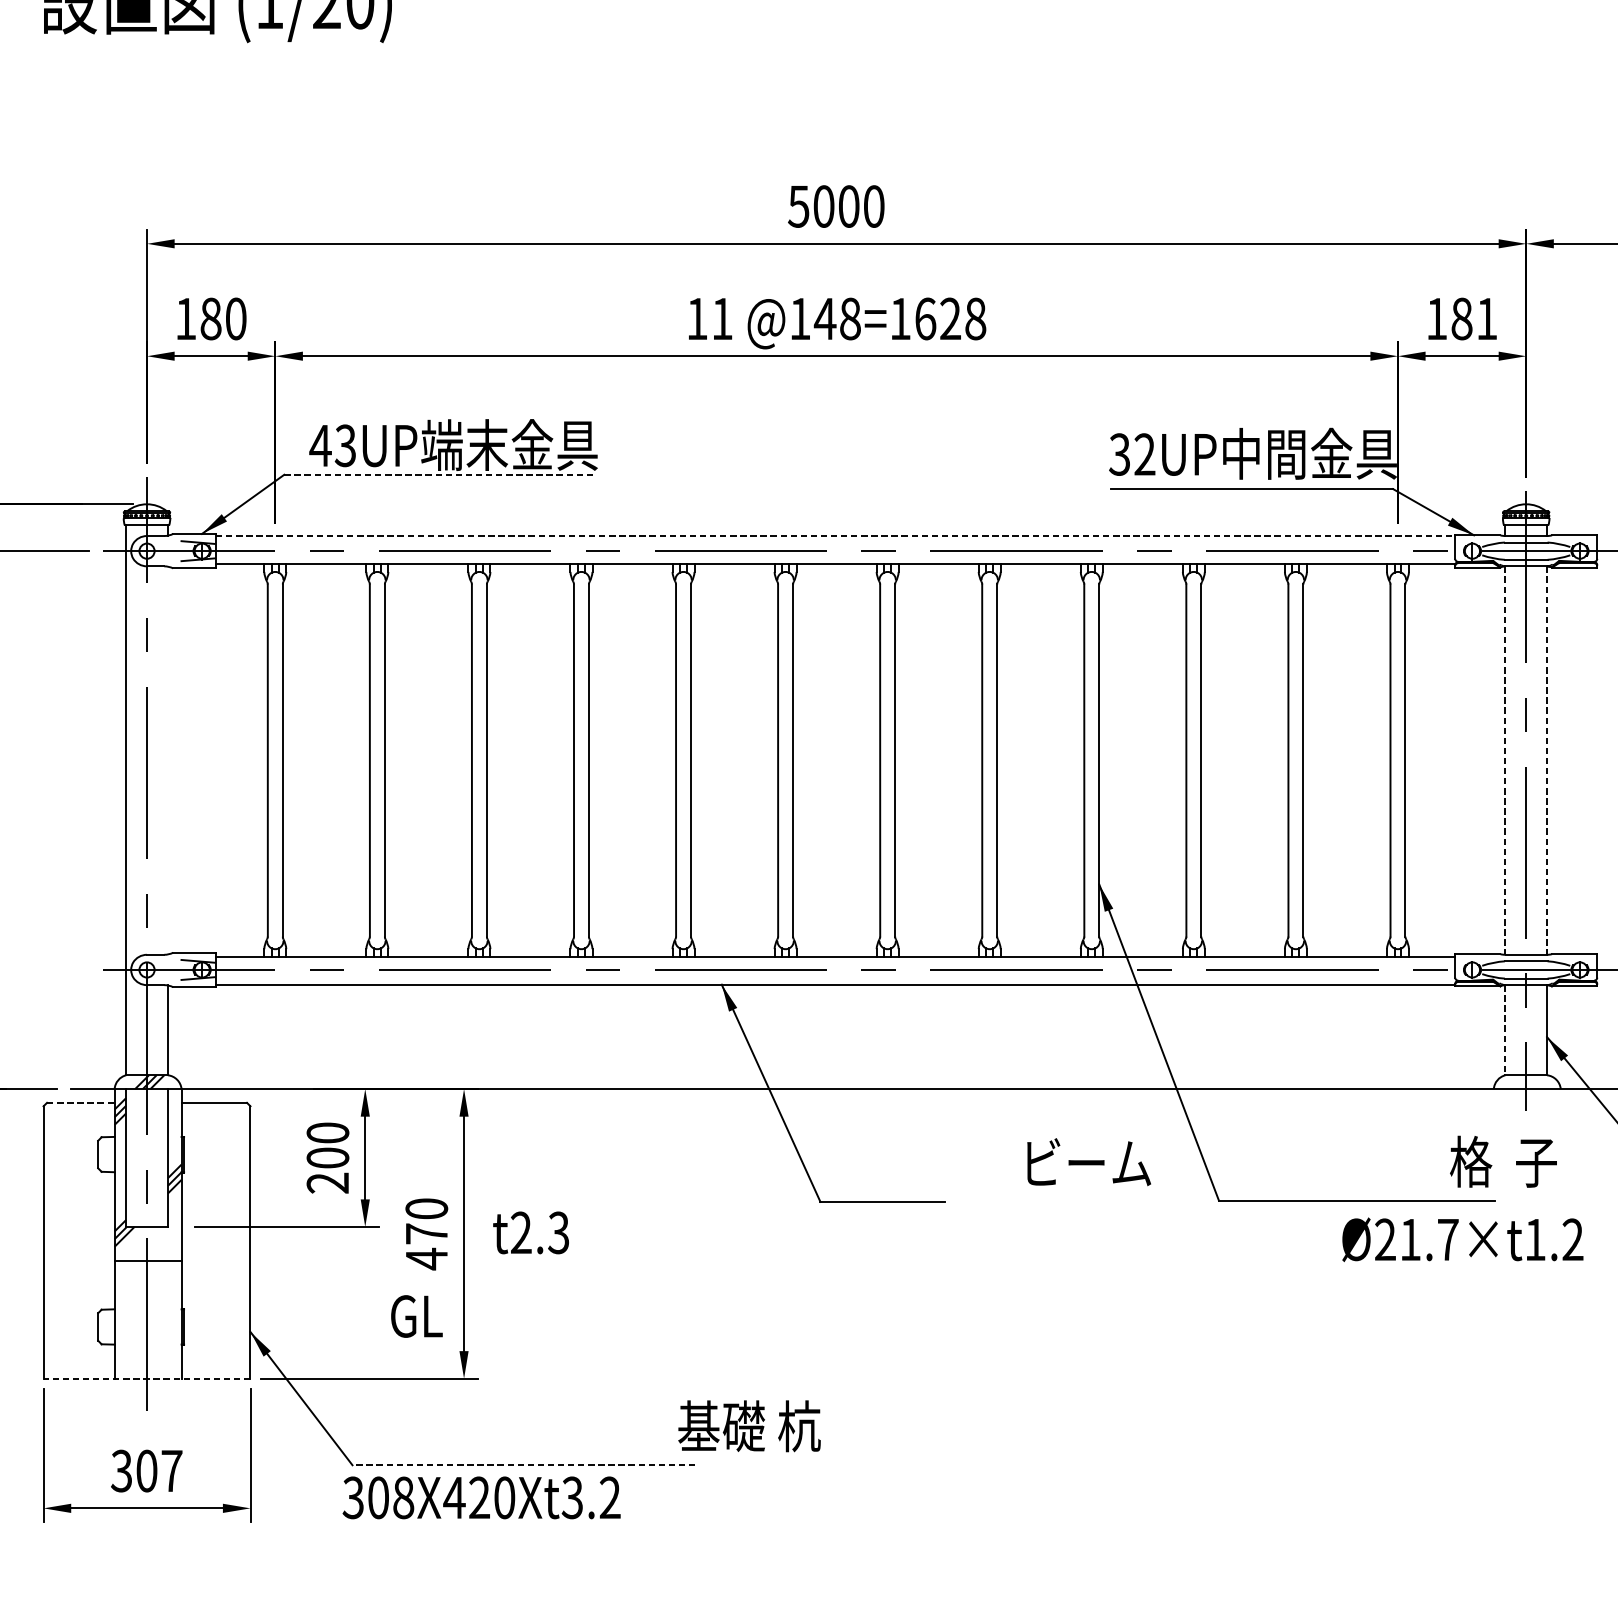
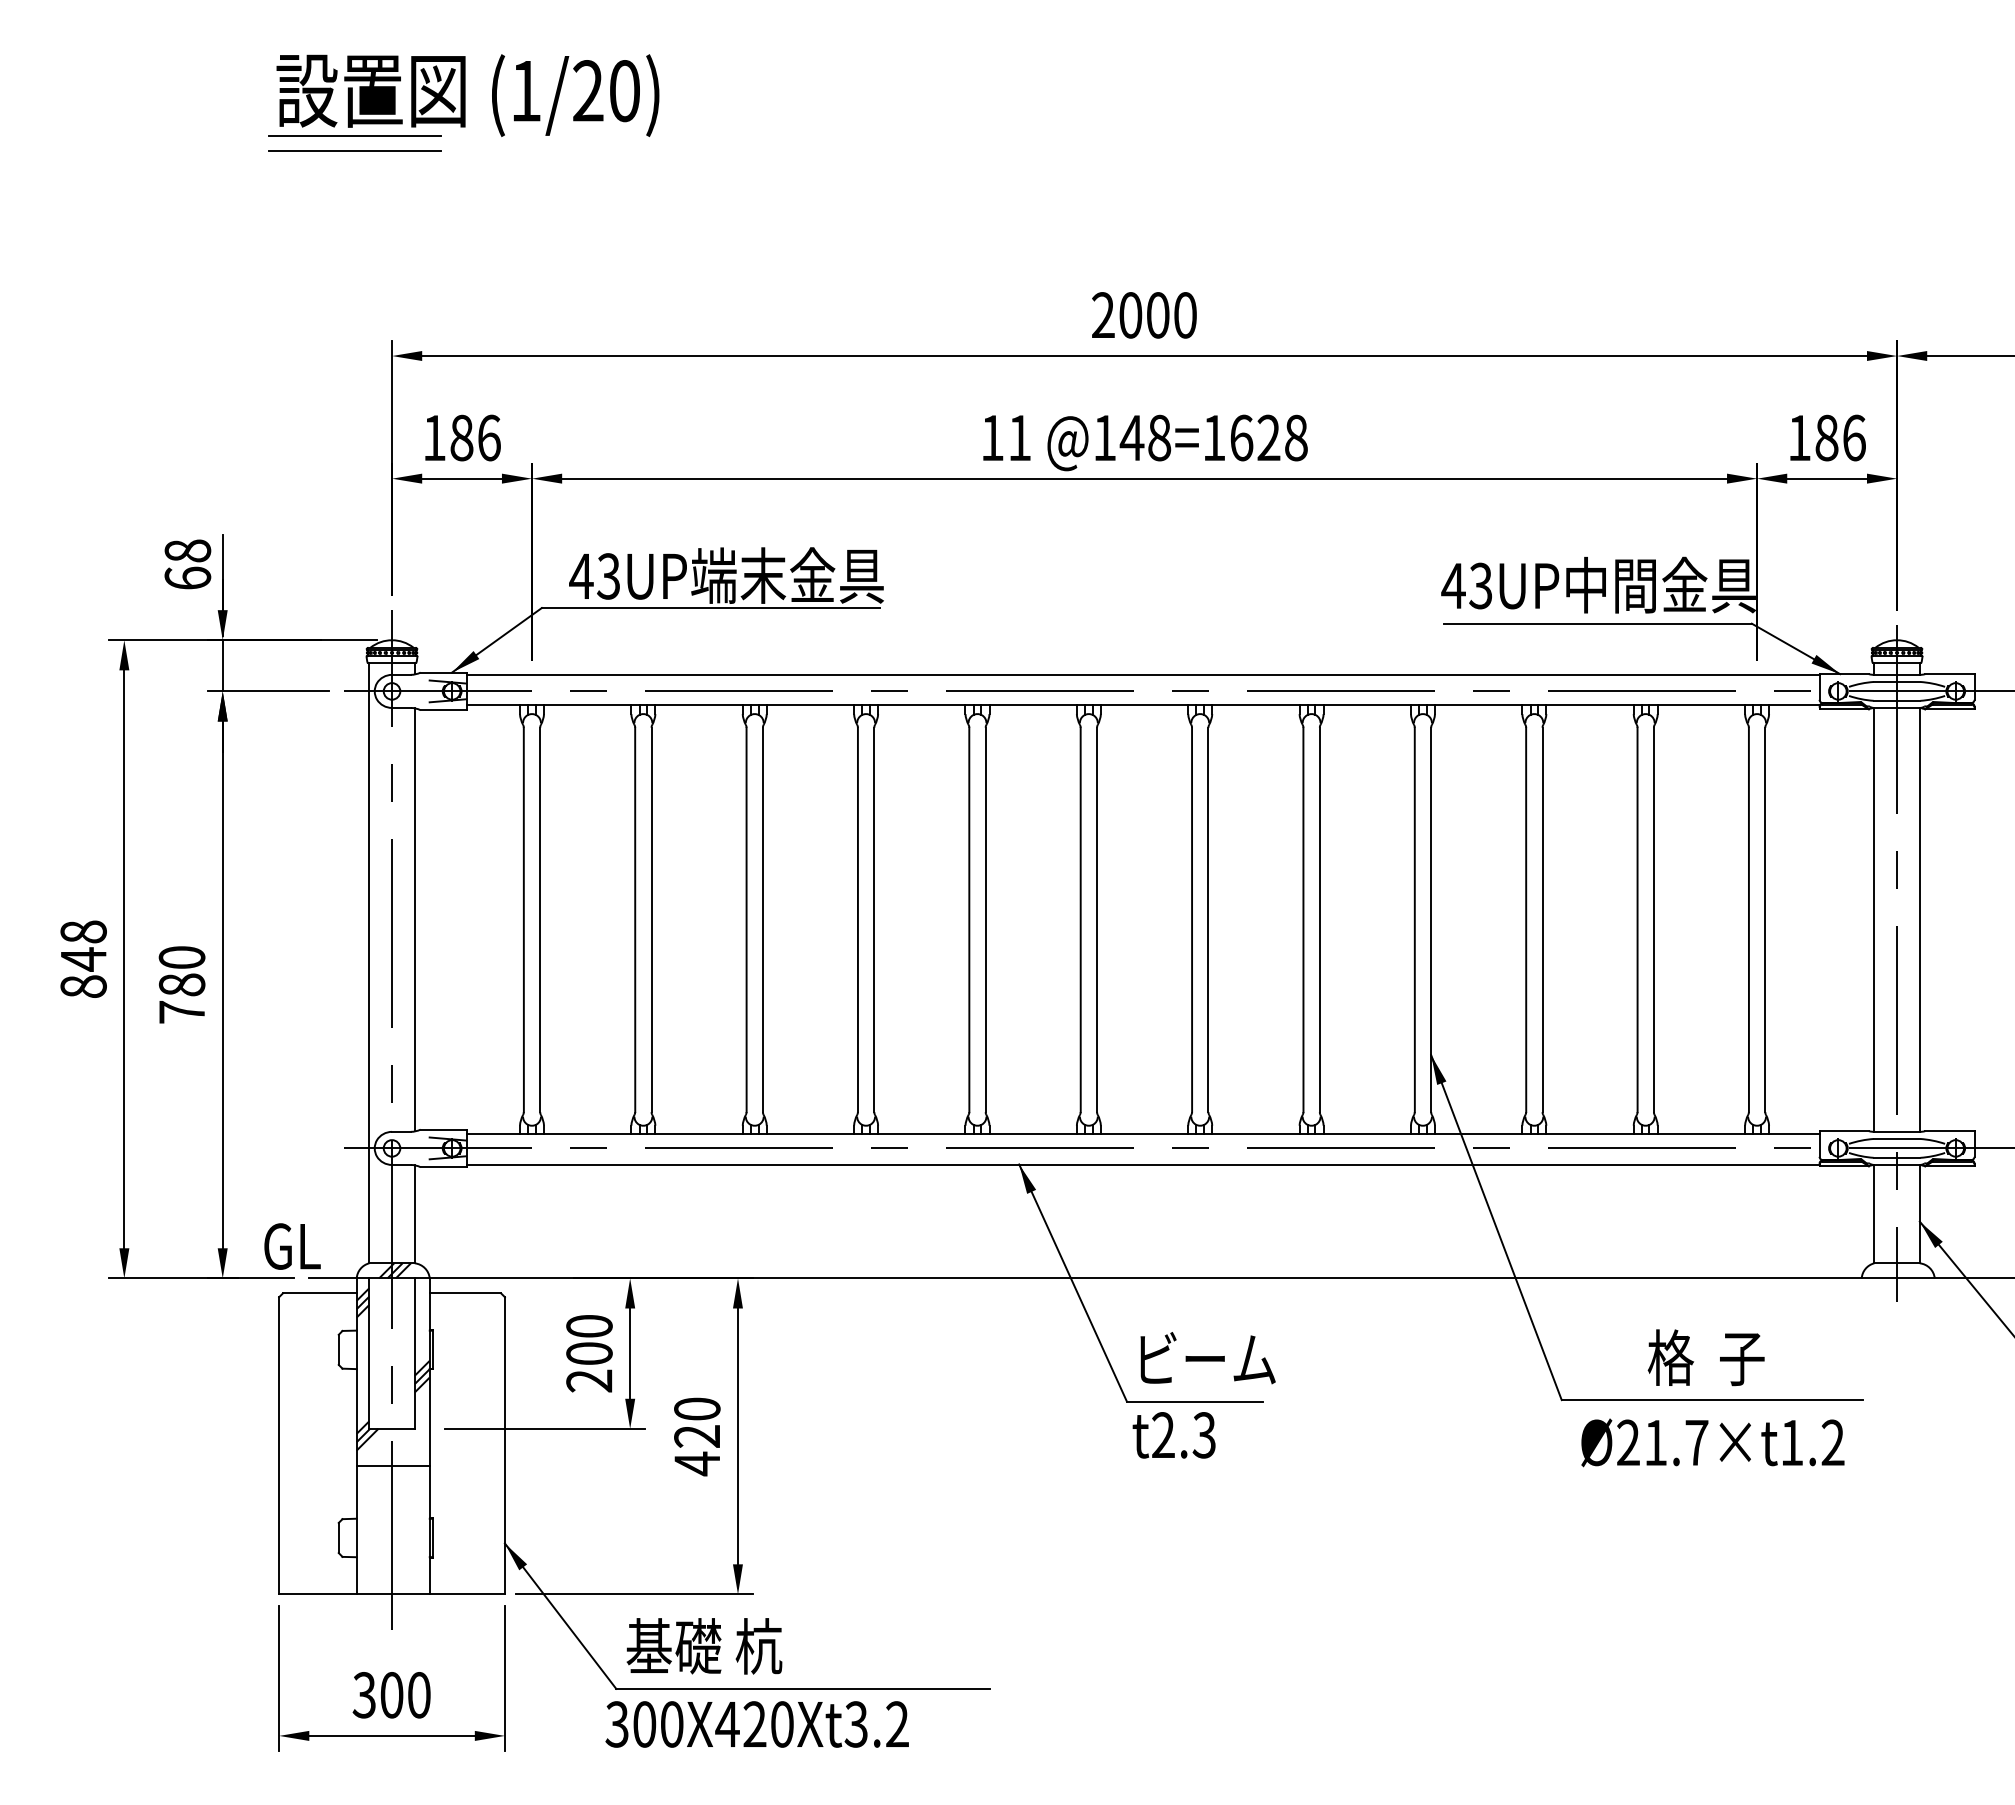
line: (113, 42) -> (355, 136), added
line: (113, 56) -> (355, 151), added
text: (798, 206) -> (1102, 315), 5000 -> 2000
text: (236, 318) -> (489, 437), 180 -> 186
text: (1487, 318) -> (1854, 437), 181 -> 186
text: (1131, 454) -> (1466, 585), 32UP -> 43UP
line: (439, 475) -> (711, 608), dashed -> solid
line: (835, 536) -> (1143, 675), dashed -> solid
line: (167, 760) -> (414, 919), added
line: (1505, 760) -> (1874, 919), dashed -> solid
line: (1546, 760) -> (1919, 919), dashed -> solid
line: (1505, 1030) -> (1874, 1214), dashed -> solid
line: (80, 1102) -> (319, 1293), dashed -> solid
text: (1502, 1161) -> (1705, 1357), moved
text: (1088, 1162) -> (1207, 1358), moved
text: (426, 1233) -> (696, 1436), 470 -> 420
text: (530, 1233) -> (1173, 1435), moved
text: (1462, 1239) -> (1712, 1442), moved
text: (416, 1316) -> (292, 1246), moved
line: (147, 1378) -> (392, 1594), dashed -> solid
text: (749, 1426) -> (704, 1646), moved
line: (523, 1464) -> (802, 1688), dashed -> solid
text: (172, 1471) -> (419, 1695), 307 -> 300
text: (403, 1497) -> (671, 1724), 308X420Xt3.2 -> 300X420Xt3.2

